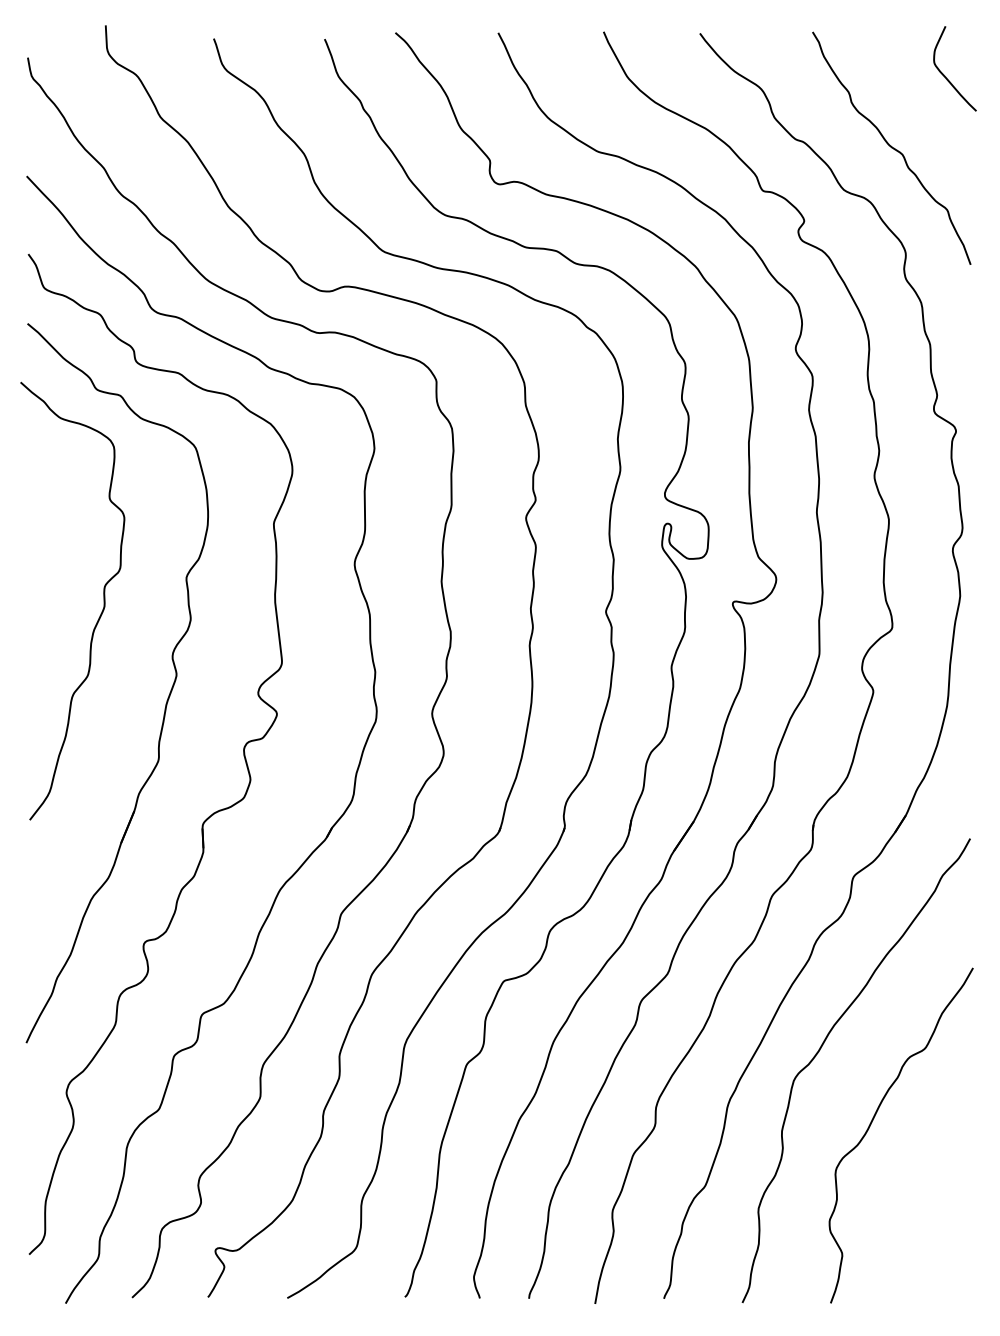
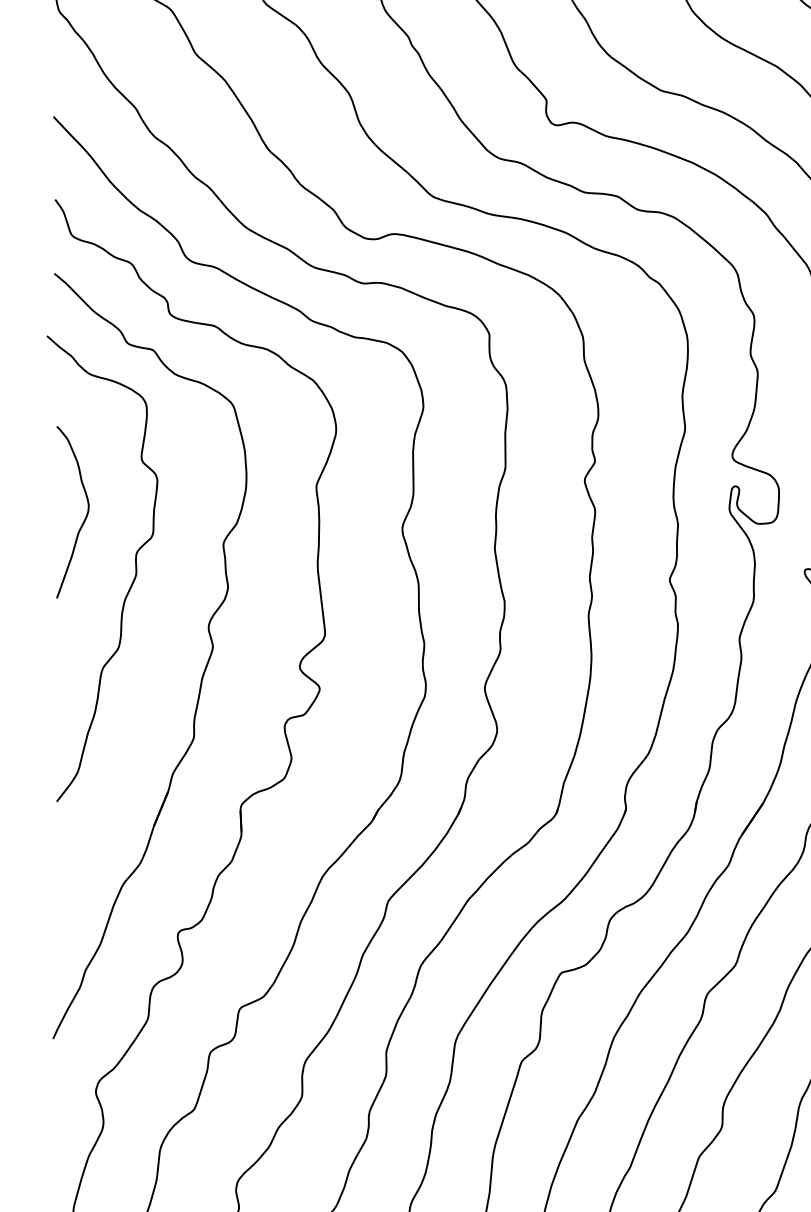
curve: (55, 554) -> (84, 519), added

